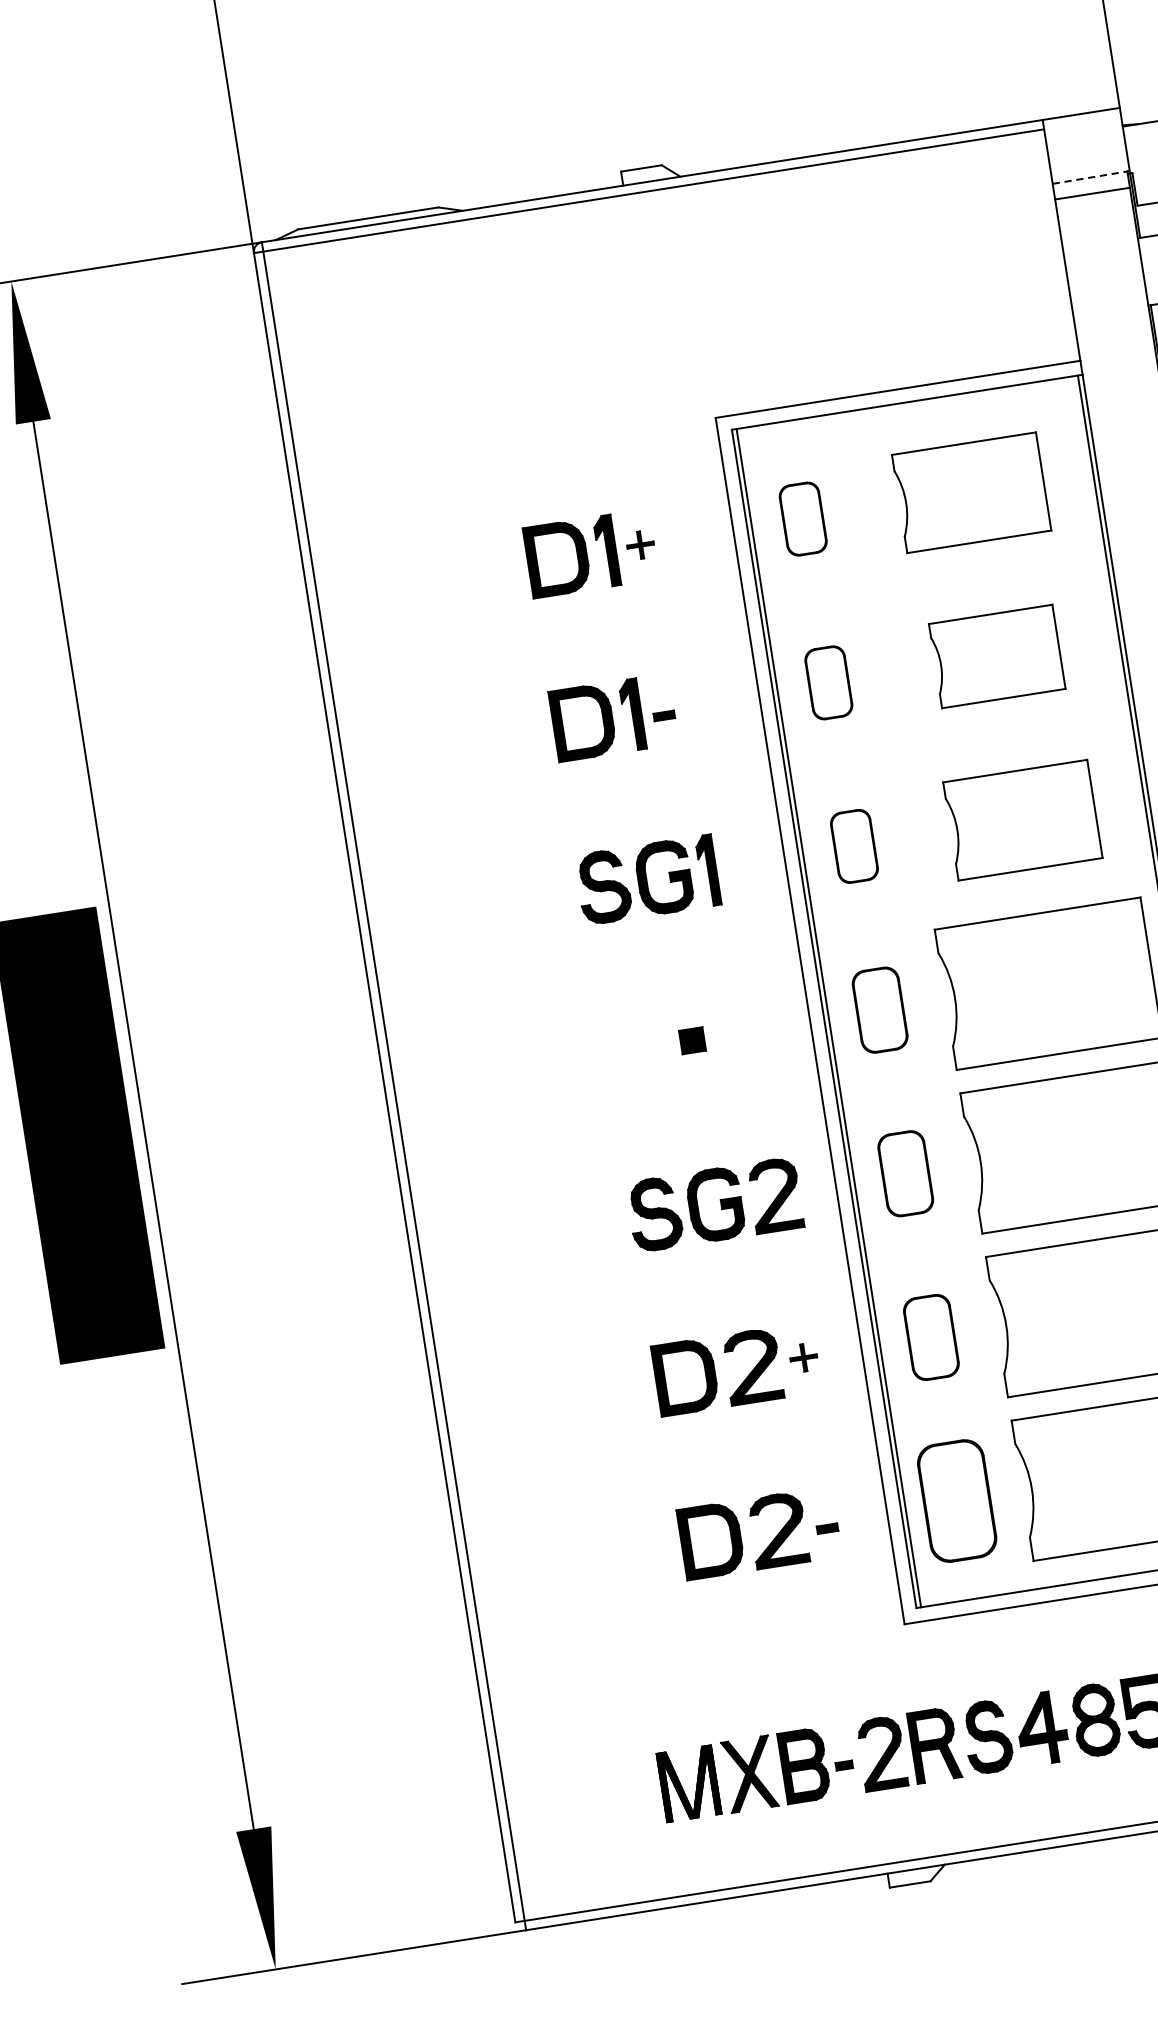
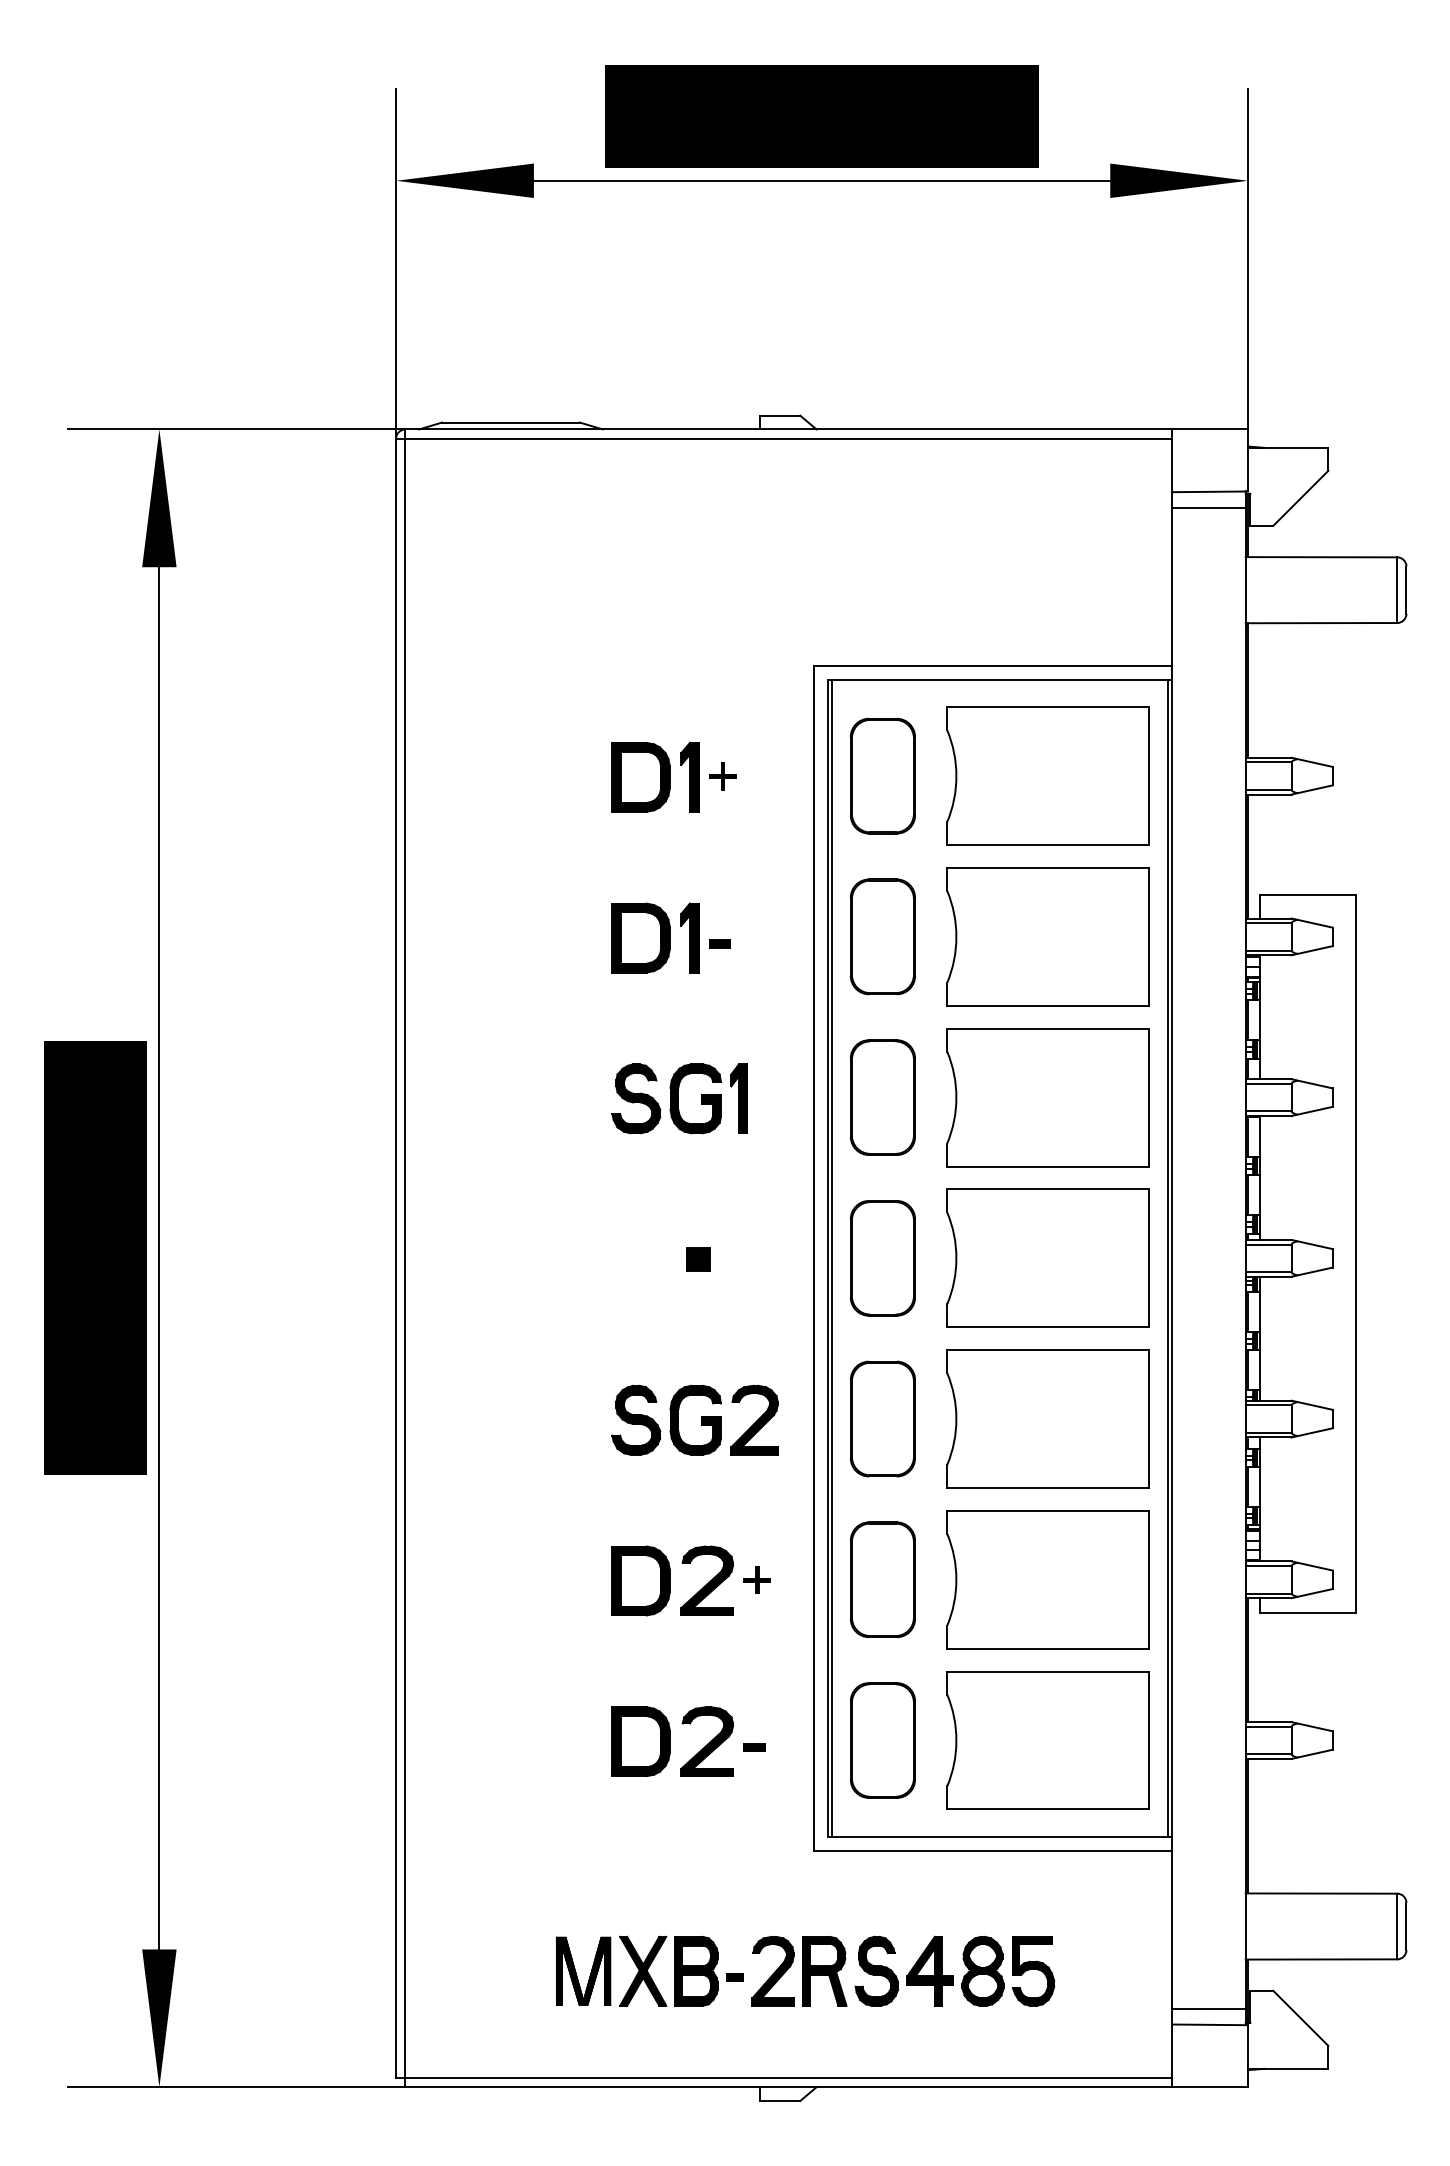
line: (1091, 177) -> (1210, 491), dashed -> solid
part: (970, 492) -> (1047, 775), size x1.43
part: (802, 518) -> (882, 775), size x1.67
part: (996, 656) -> (1047, 936), size x1.67
part: (828, 682) -> (882, 936), size x1.67
part: (1022, 820) -> (1047, 1097), size x1.43
part: (854, 846) -> (882, 1097), size x1.67
part: (879, 1010) -> (882, 1258), size x1.43
part: (905, 1173) -> (882, 1418), size x1.43
part: (931, 1337) -> (882, 1579), size x1.43

